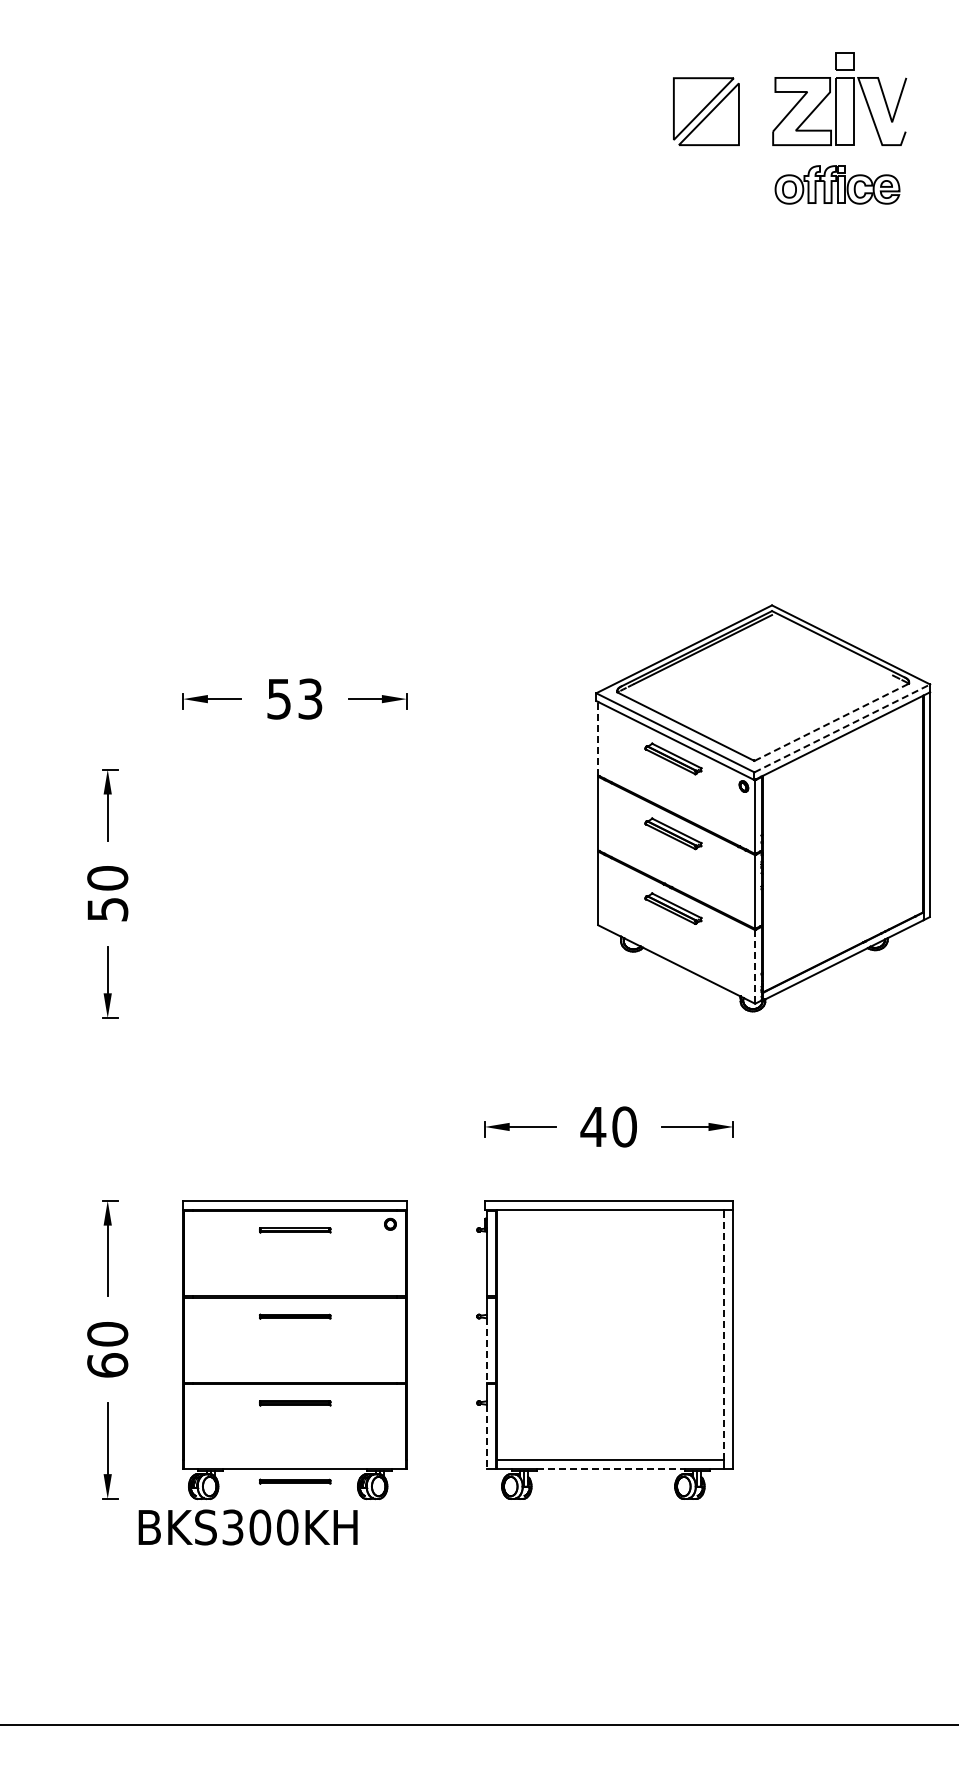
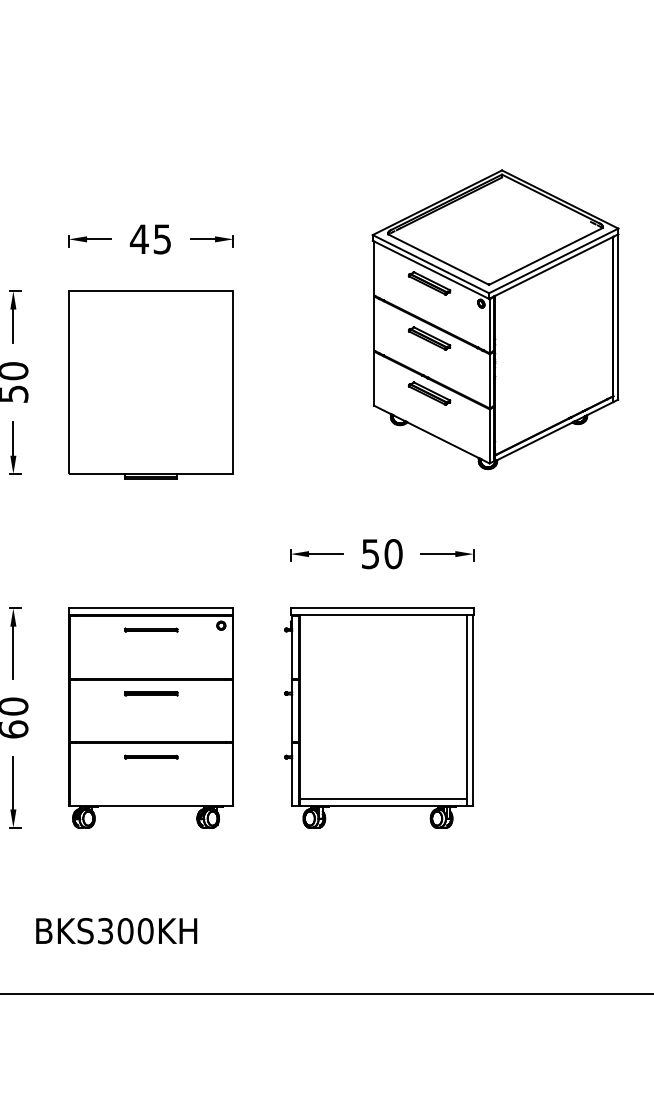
text: (294, 698) -> (150, 238), 53 -> 45
line: (832, 722) -> (546, 256), dashed -> solid
line: (842, 728) -> (553, 260), dashed -> solid
line: (598, 738) -> (374, 268), dashed -> solid
part: (294, 896) -> (150, 384), added
line: (755, 966) -> (489, 436), dashed -> solid
text: (593, 1127) -> (370, 554), 40 -> 50
line: (723, 1334) -> (466, 706), dashed -> solid
line: (486, 1350) -> (291, 718), dashed -> solid
line: (486, 1437) -> (291, 782), dashed -> solid
line: (611, 1469) -> (383, 806), dashed -> solid
part: (295, 1481) -> (151, 814), removed
text: (247, 1527) -> (116, 931), moved

